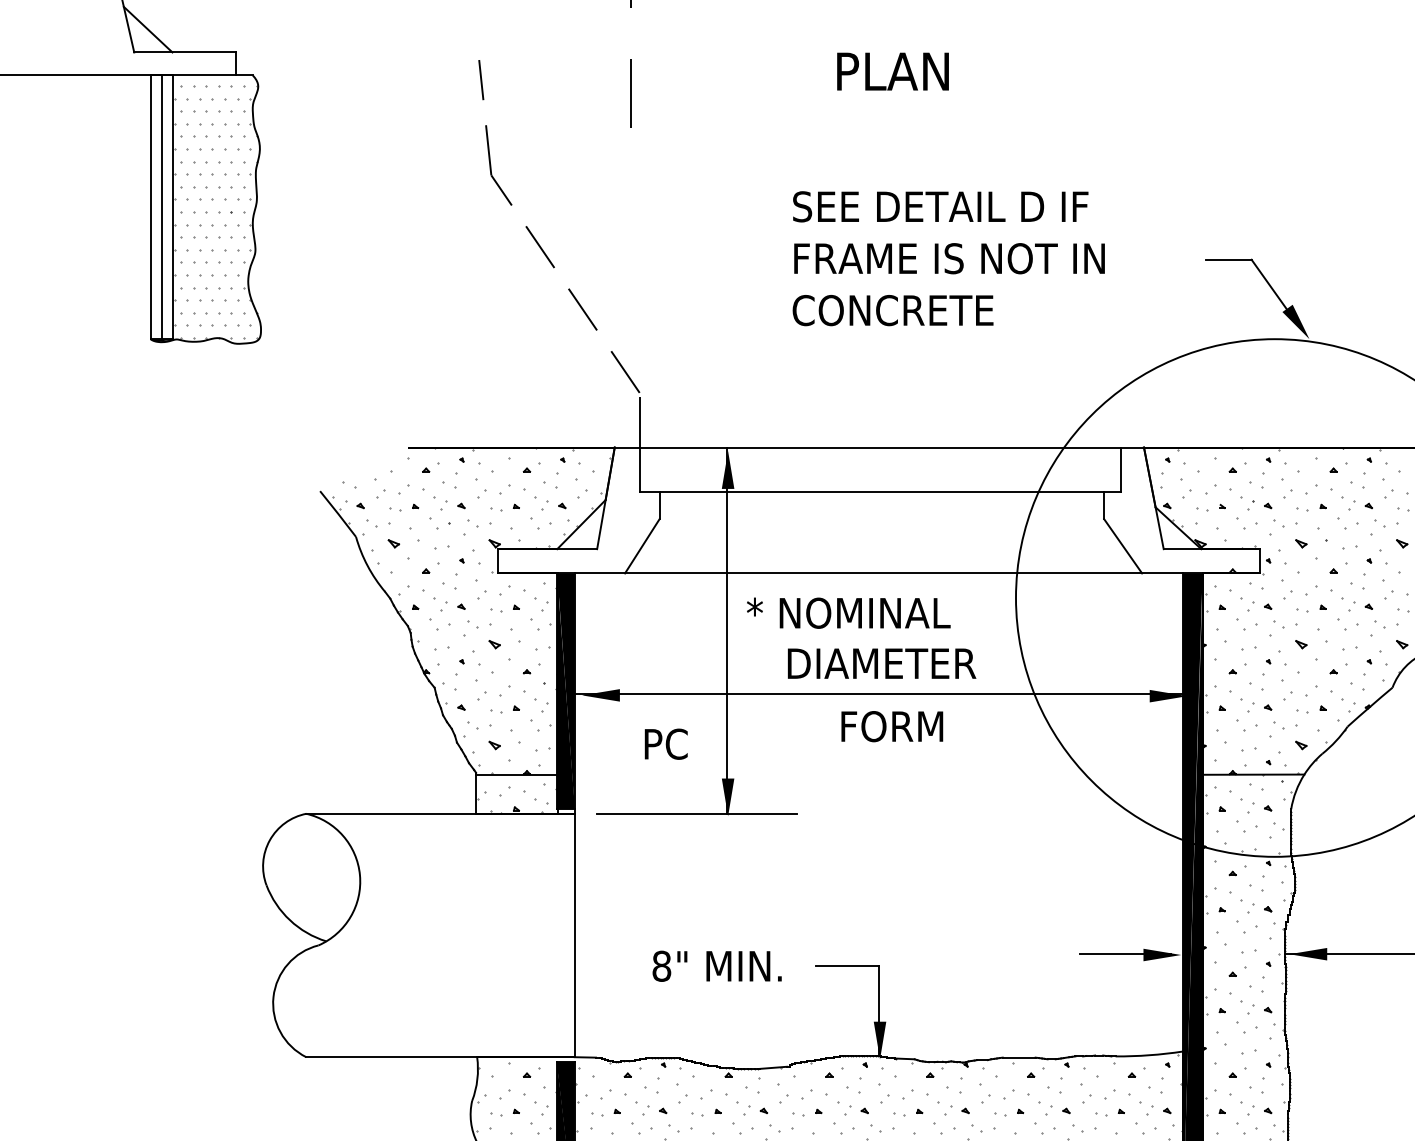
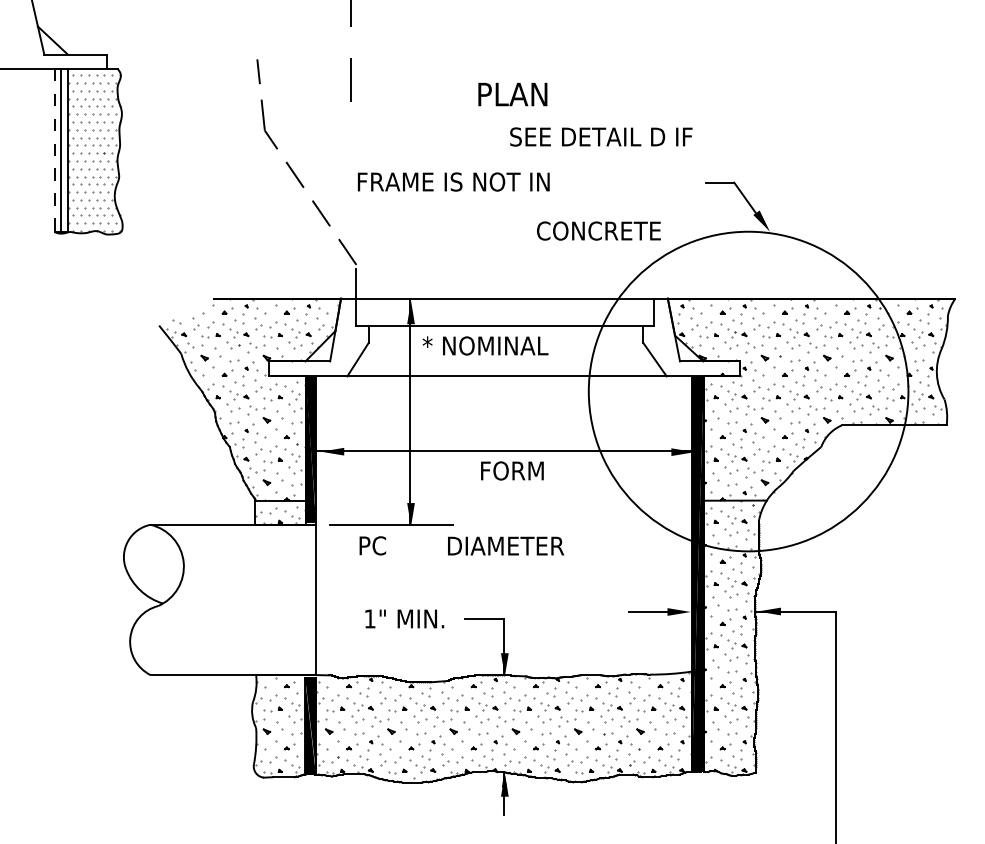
text: (892, 71) -> (512, 94), moved
text: (940, 205) -> (601, 136), moved
line: (150, 207) -> (54, 150), solid -> dashed
text: (949, 257) -> (453, 181), moved
text: (892, 309) -> (598, 230), moved
text: (848, 612) -> (485, 345), moved
text: (882, 662) -> (506, 545), moved
text: (665, 743) -> (372, 545), moved
text: (660, 965) -> (369, 618), 8" -> 1"

